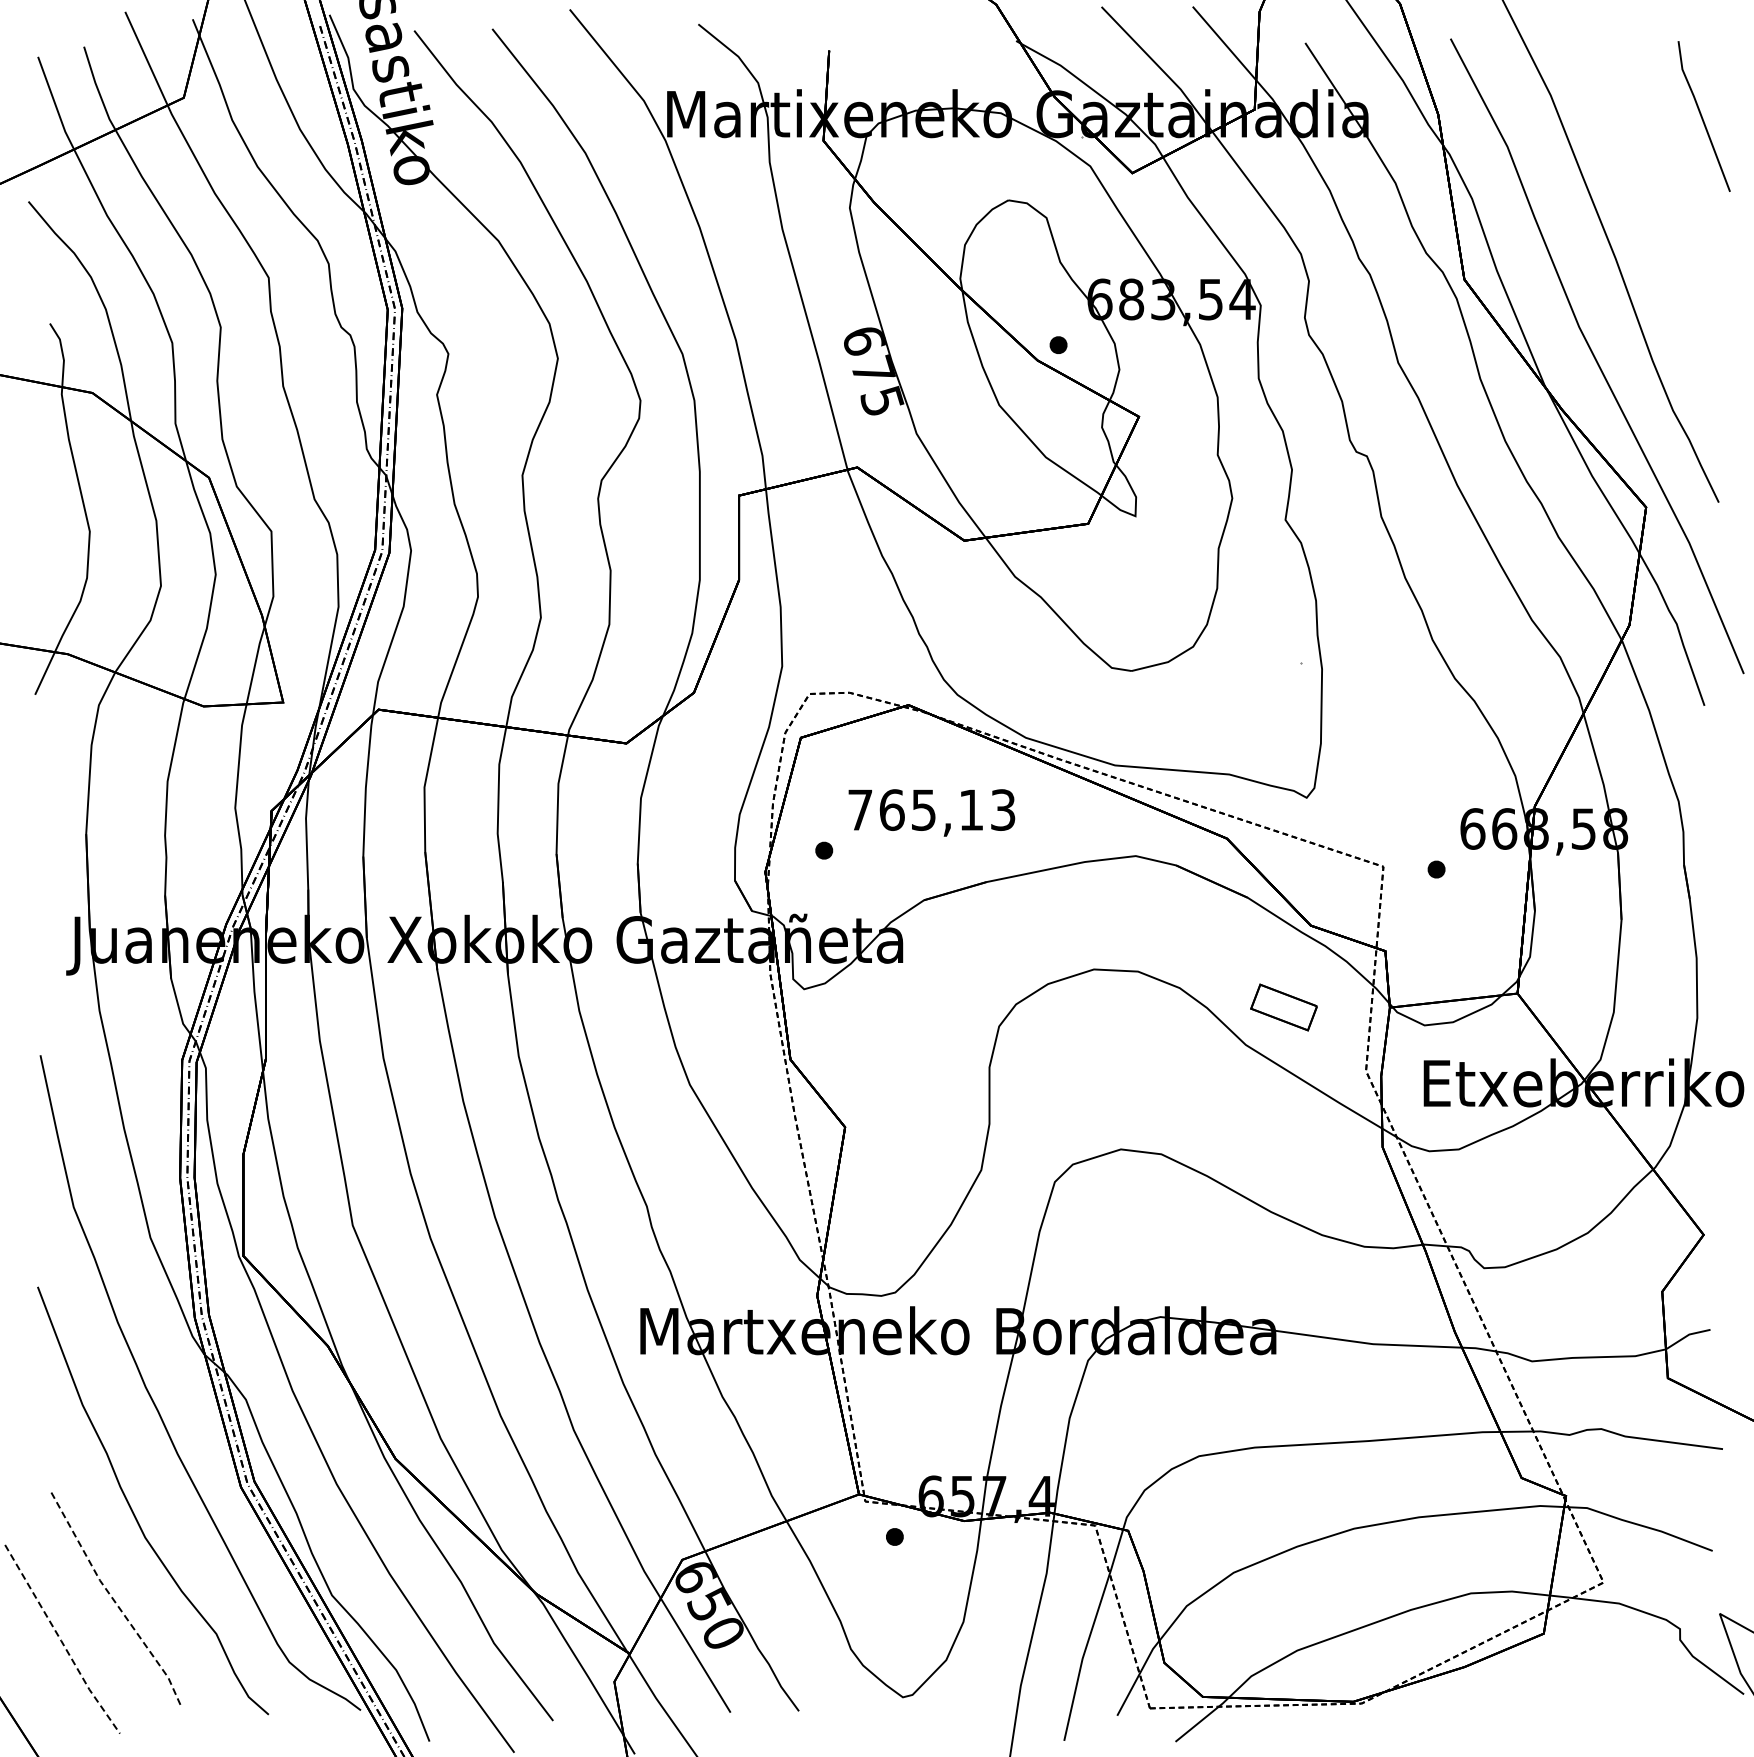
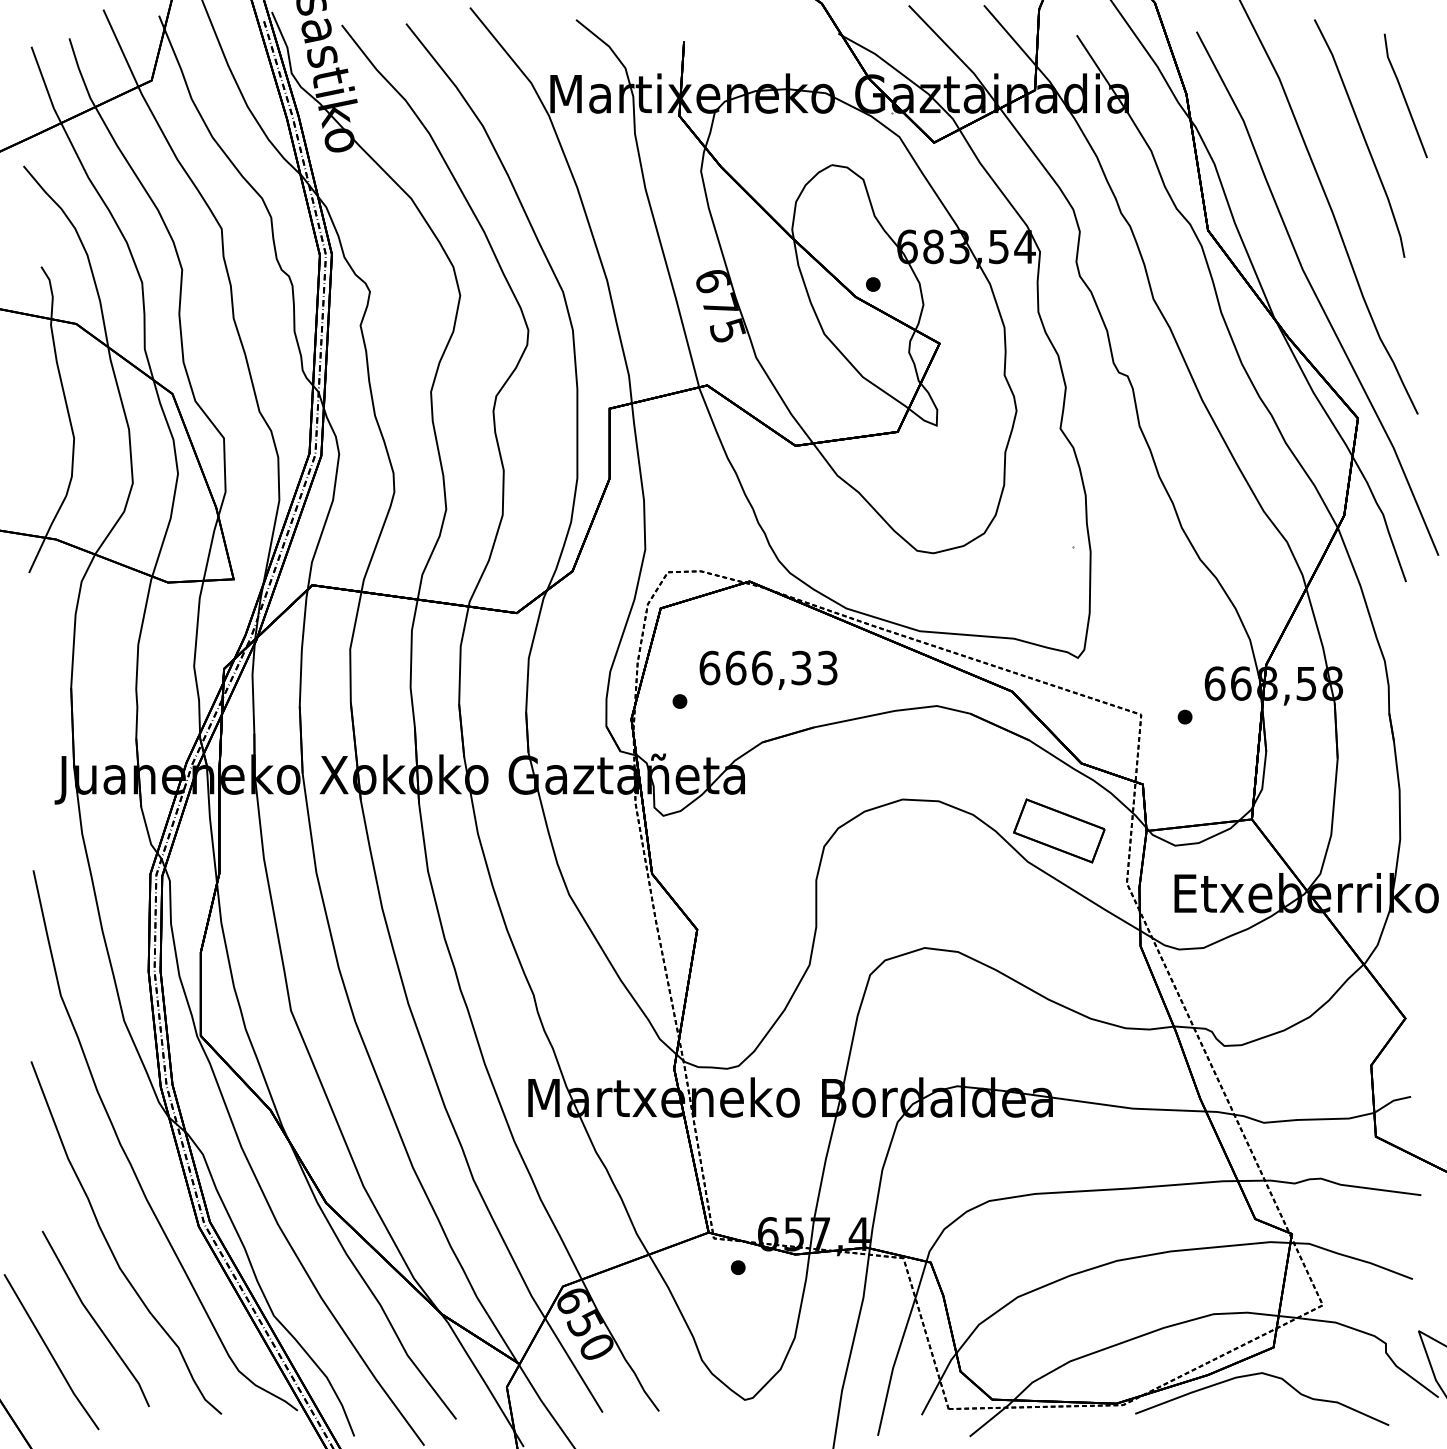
curve: (1652, 167) -> (1363, 137), added
text: (915, 809) -> (755, 667), 765,13 -> 666,33
part: (1283, 1007) -> (1058, 830), size x1.67
line: (114, 1600) -> (94, 1320), dashed -> solid
line: (61, 1640) -> (50, 1353), dashed -> solid
curve: (1538, 1668) -> (1269, 1376), added

